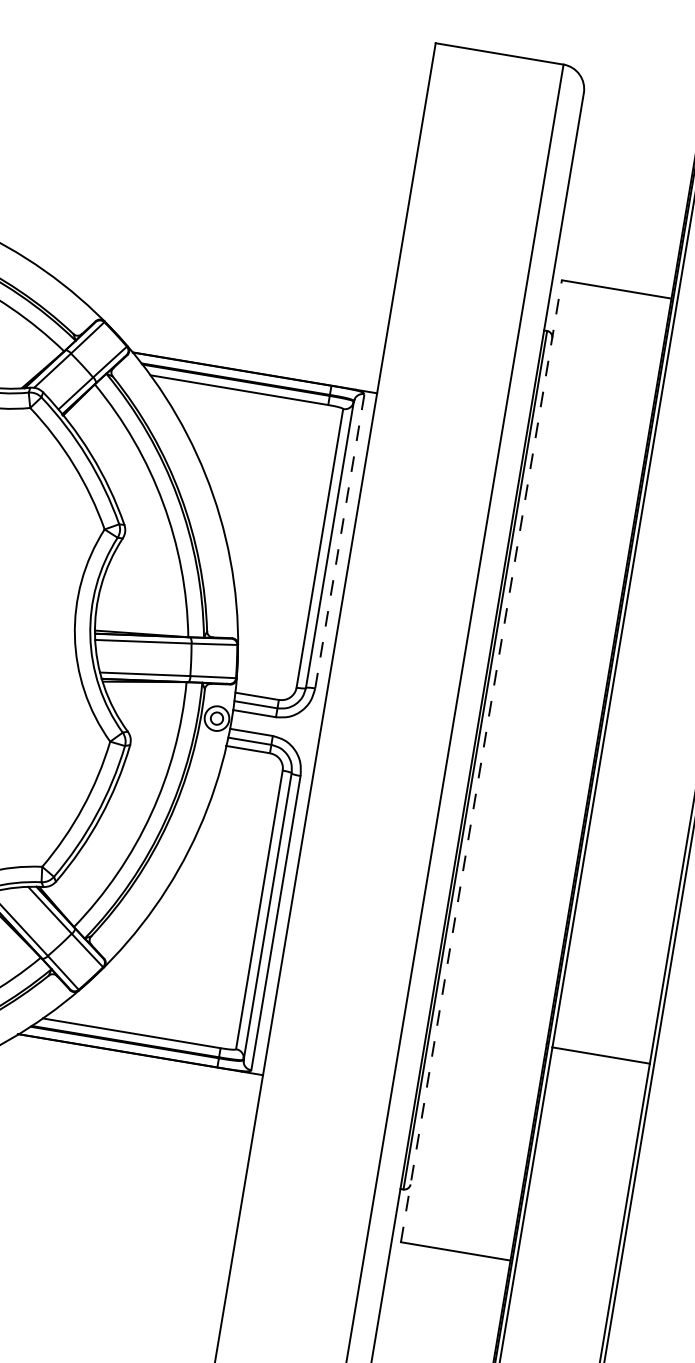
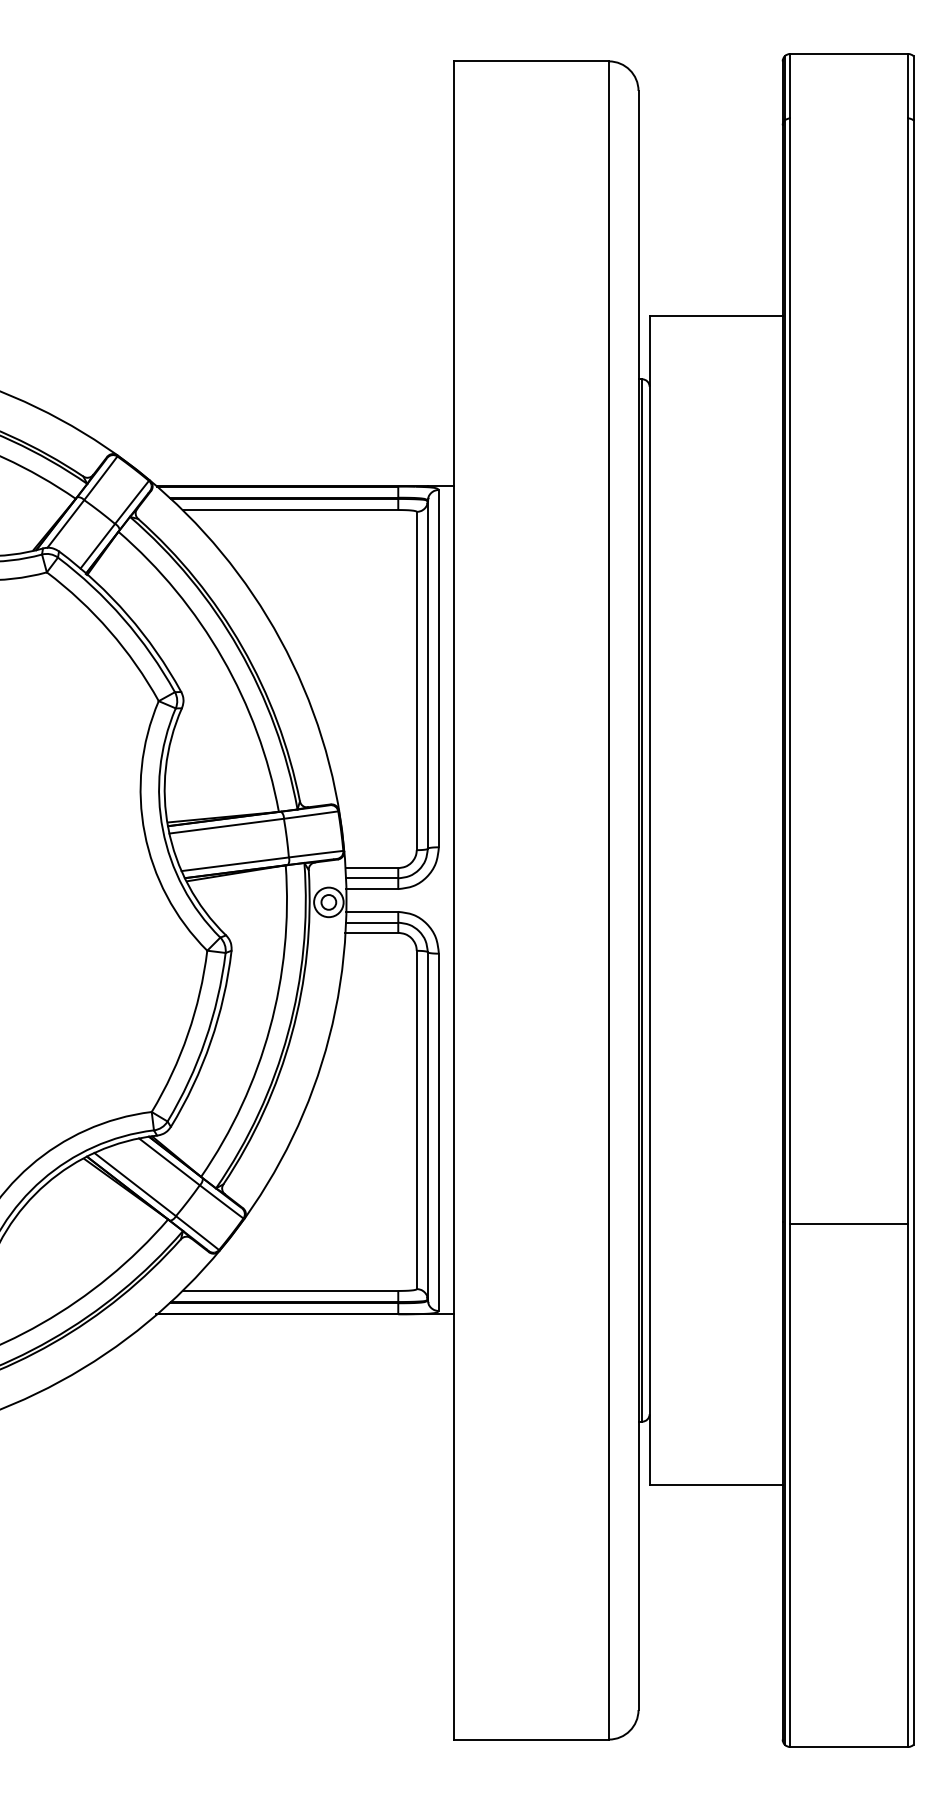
line: (339, 541) -> (438, 668), dashed -> solid
line: (481, 760) -> (649, 899), dashed -> solid

